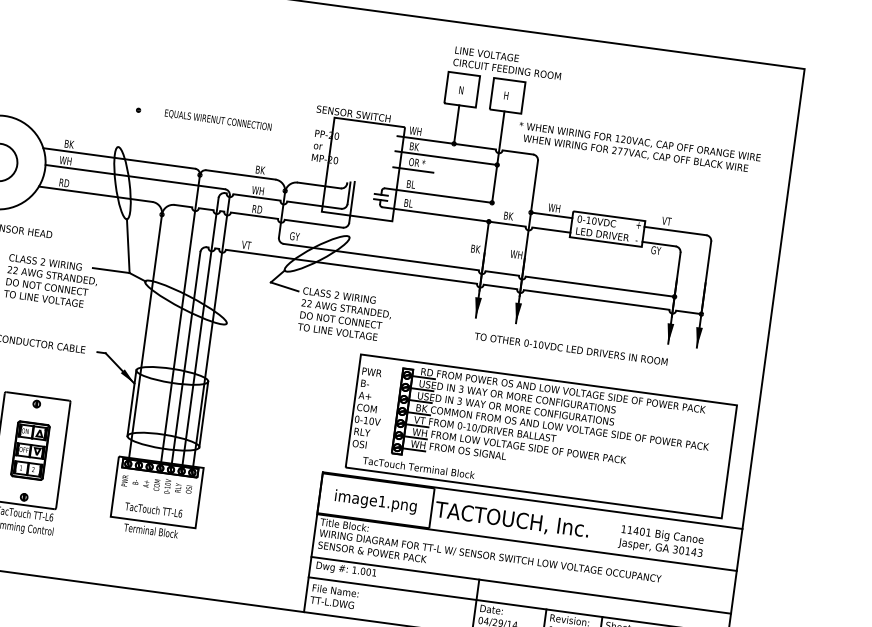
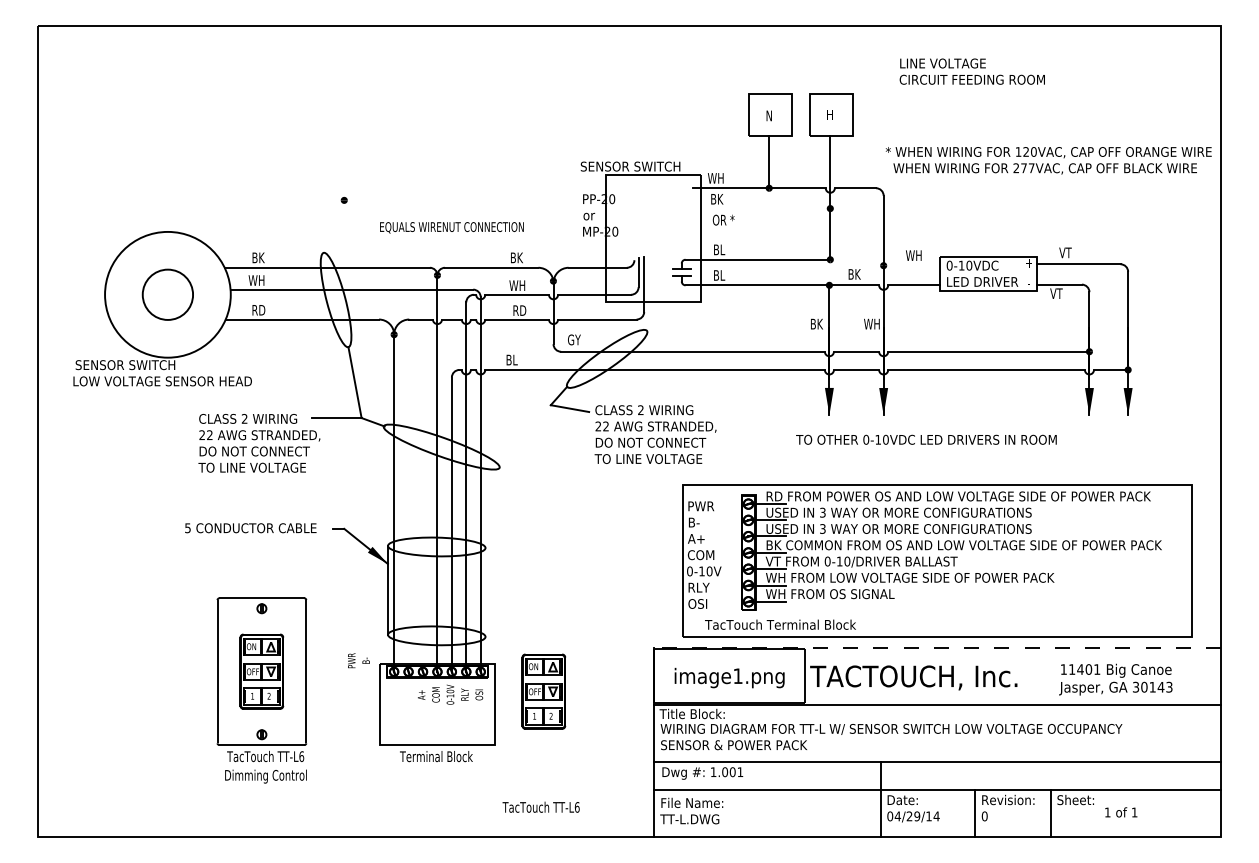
text: (507, 63) -> (971, 71), moved
text: (217, 120) -> (451, 227), moved
text: (639, 147) -> (1048, 160), moved
line: (446, 158) -> (761, 208), removed
line: (413, 170) -> (719, 230), removed
line: (551, 215) -> (911, 265), removed
text: (246, 244) -> (511, 359), VT -> BL
text: (656, 250) -> (1056, 293), GY -> VT
text: (571, 348) -> (926, 439), moved
line: (203, 414) -> (485, 592), removed
text: (129, 481) -> (358, 660), moved
part: (236, 493) -> (543, 691), added
line: (532, 500) -> (937, 647), solid -> dashed
text: (153, 509) -> (540, 806), moved

